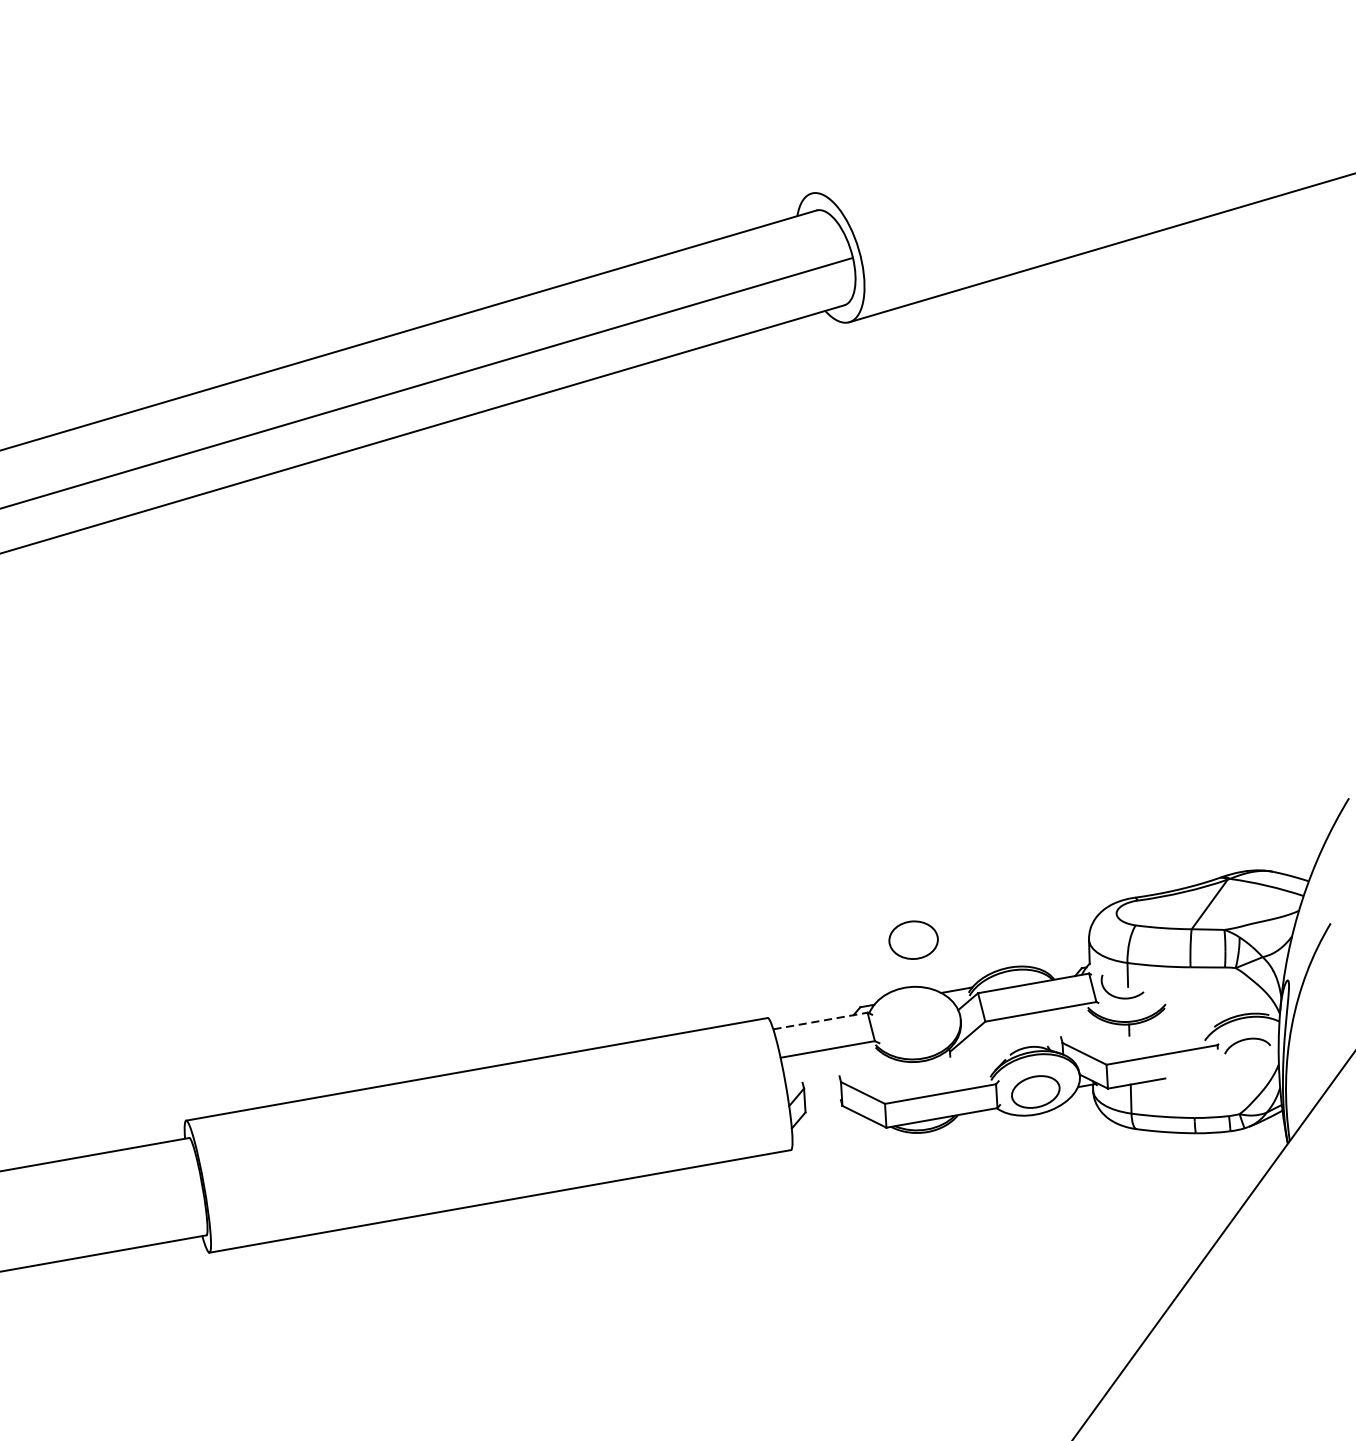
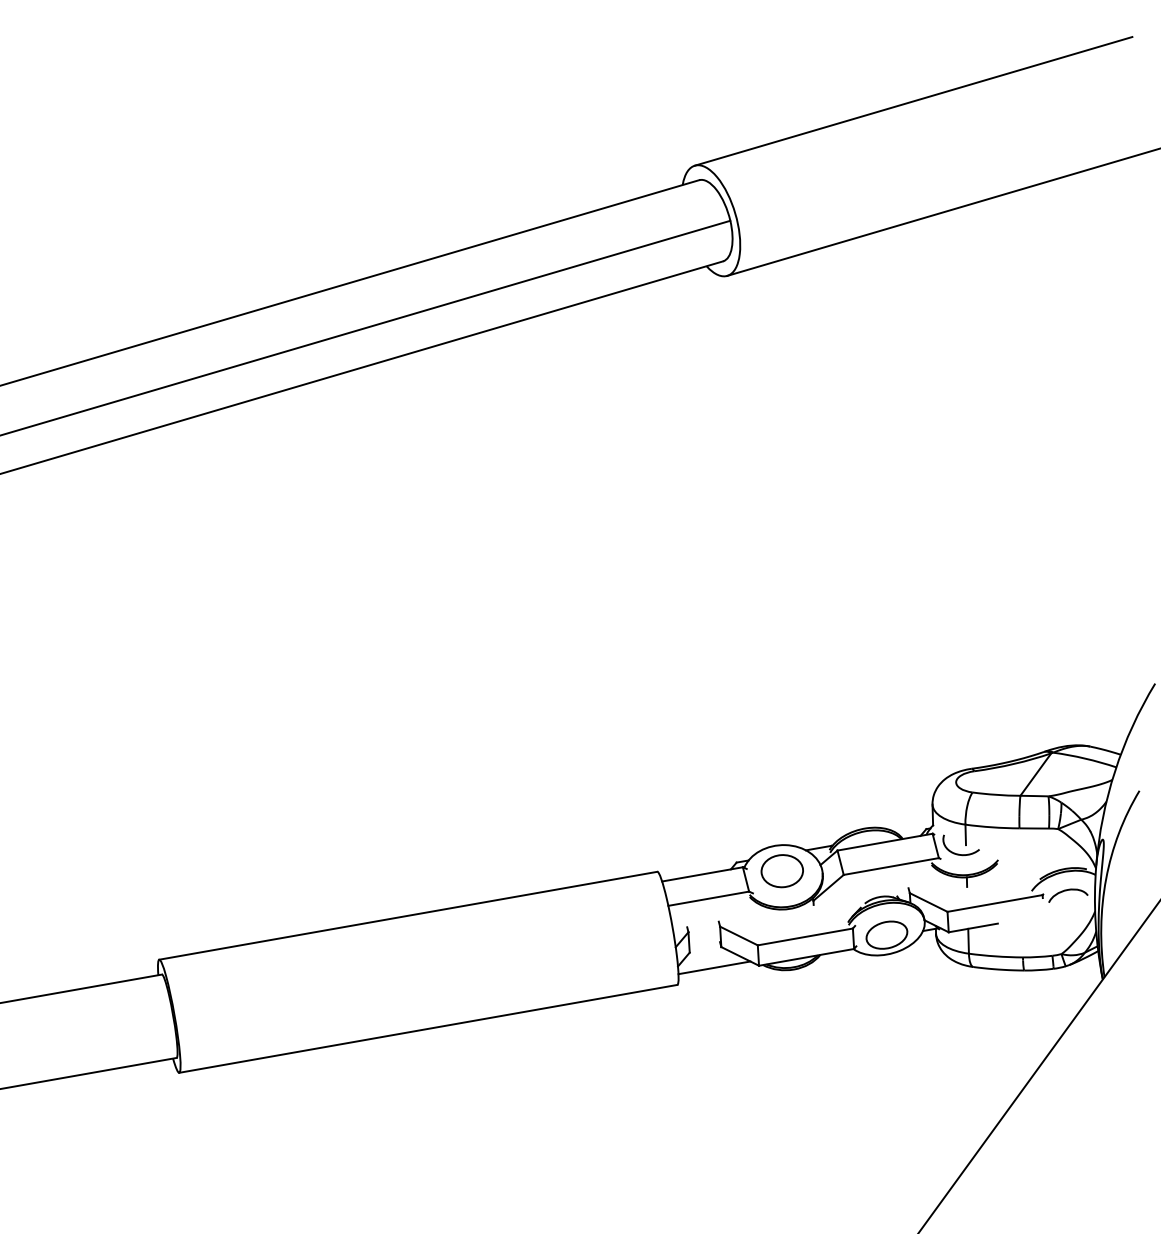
line: (1066, 118) -> (913, 101), added
part: (912, 940) -> (781, 871), moved
line: (820, 1021) -> (702, 874), dashed -> solid
line: (834, 1129) -> (714, 967), added

